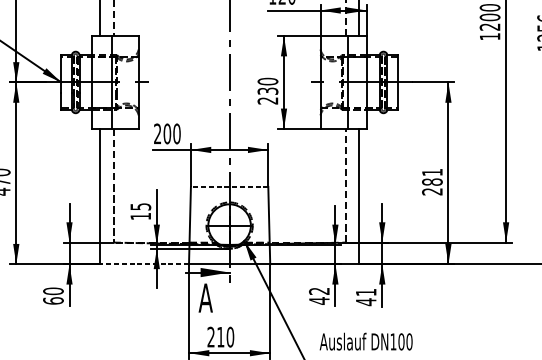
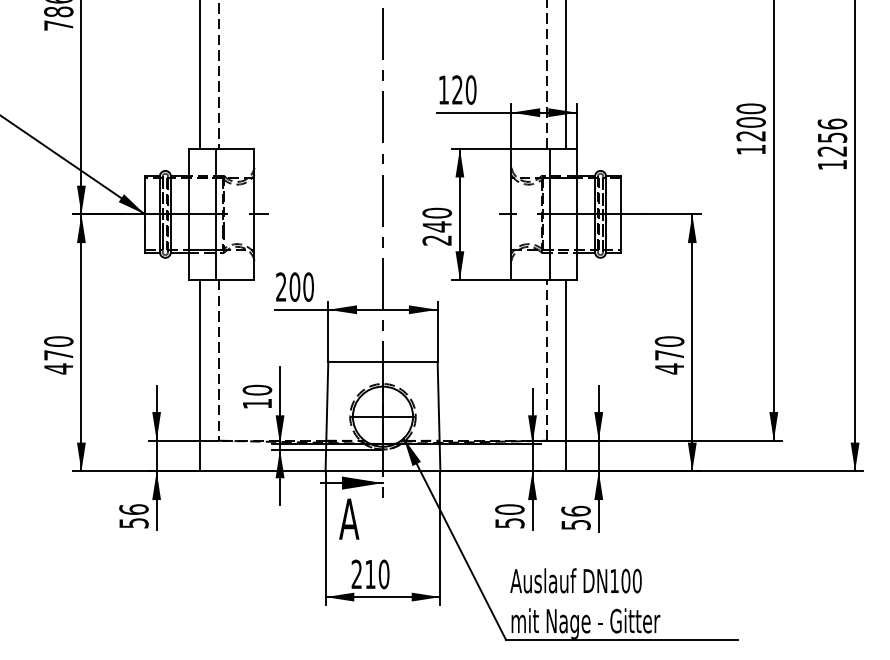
text: (267, 91) -> (436, 226), 230 -> 240
text: (432, 182) -> (669, 355), 281 -> 470
line: (229, 187) -> (382, 362), dashed -> solid
text: (140, 206) -> (257, 389), 15 -> 10
line: (144, 264) -> (262, 471), dashed -> solid
text: (53, 296) -> (133, 516), 60 -> 56
text: (319, 296) -> (509, 516), 42 -> 50
text: (365, 296) -> (575, 517), 41 -> 56

